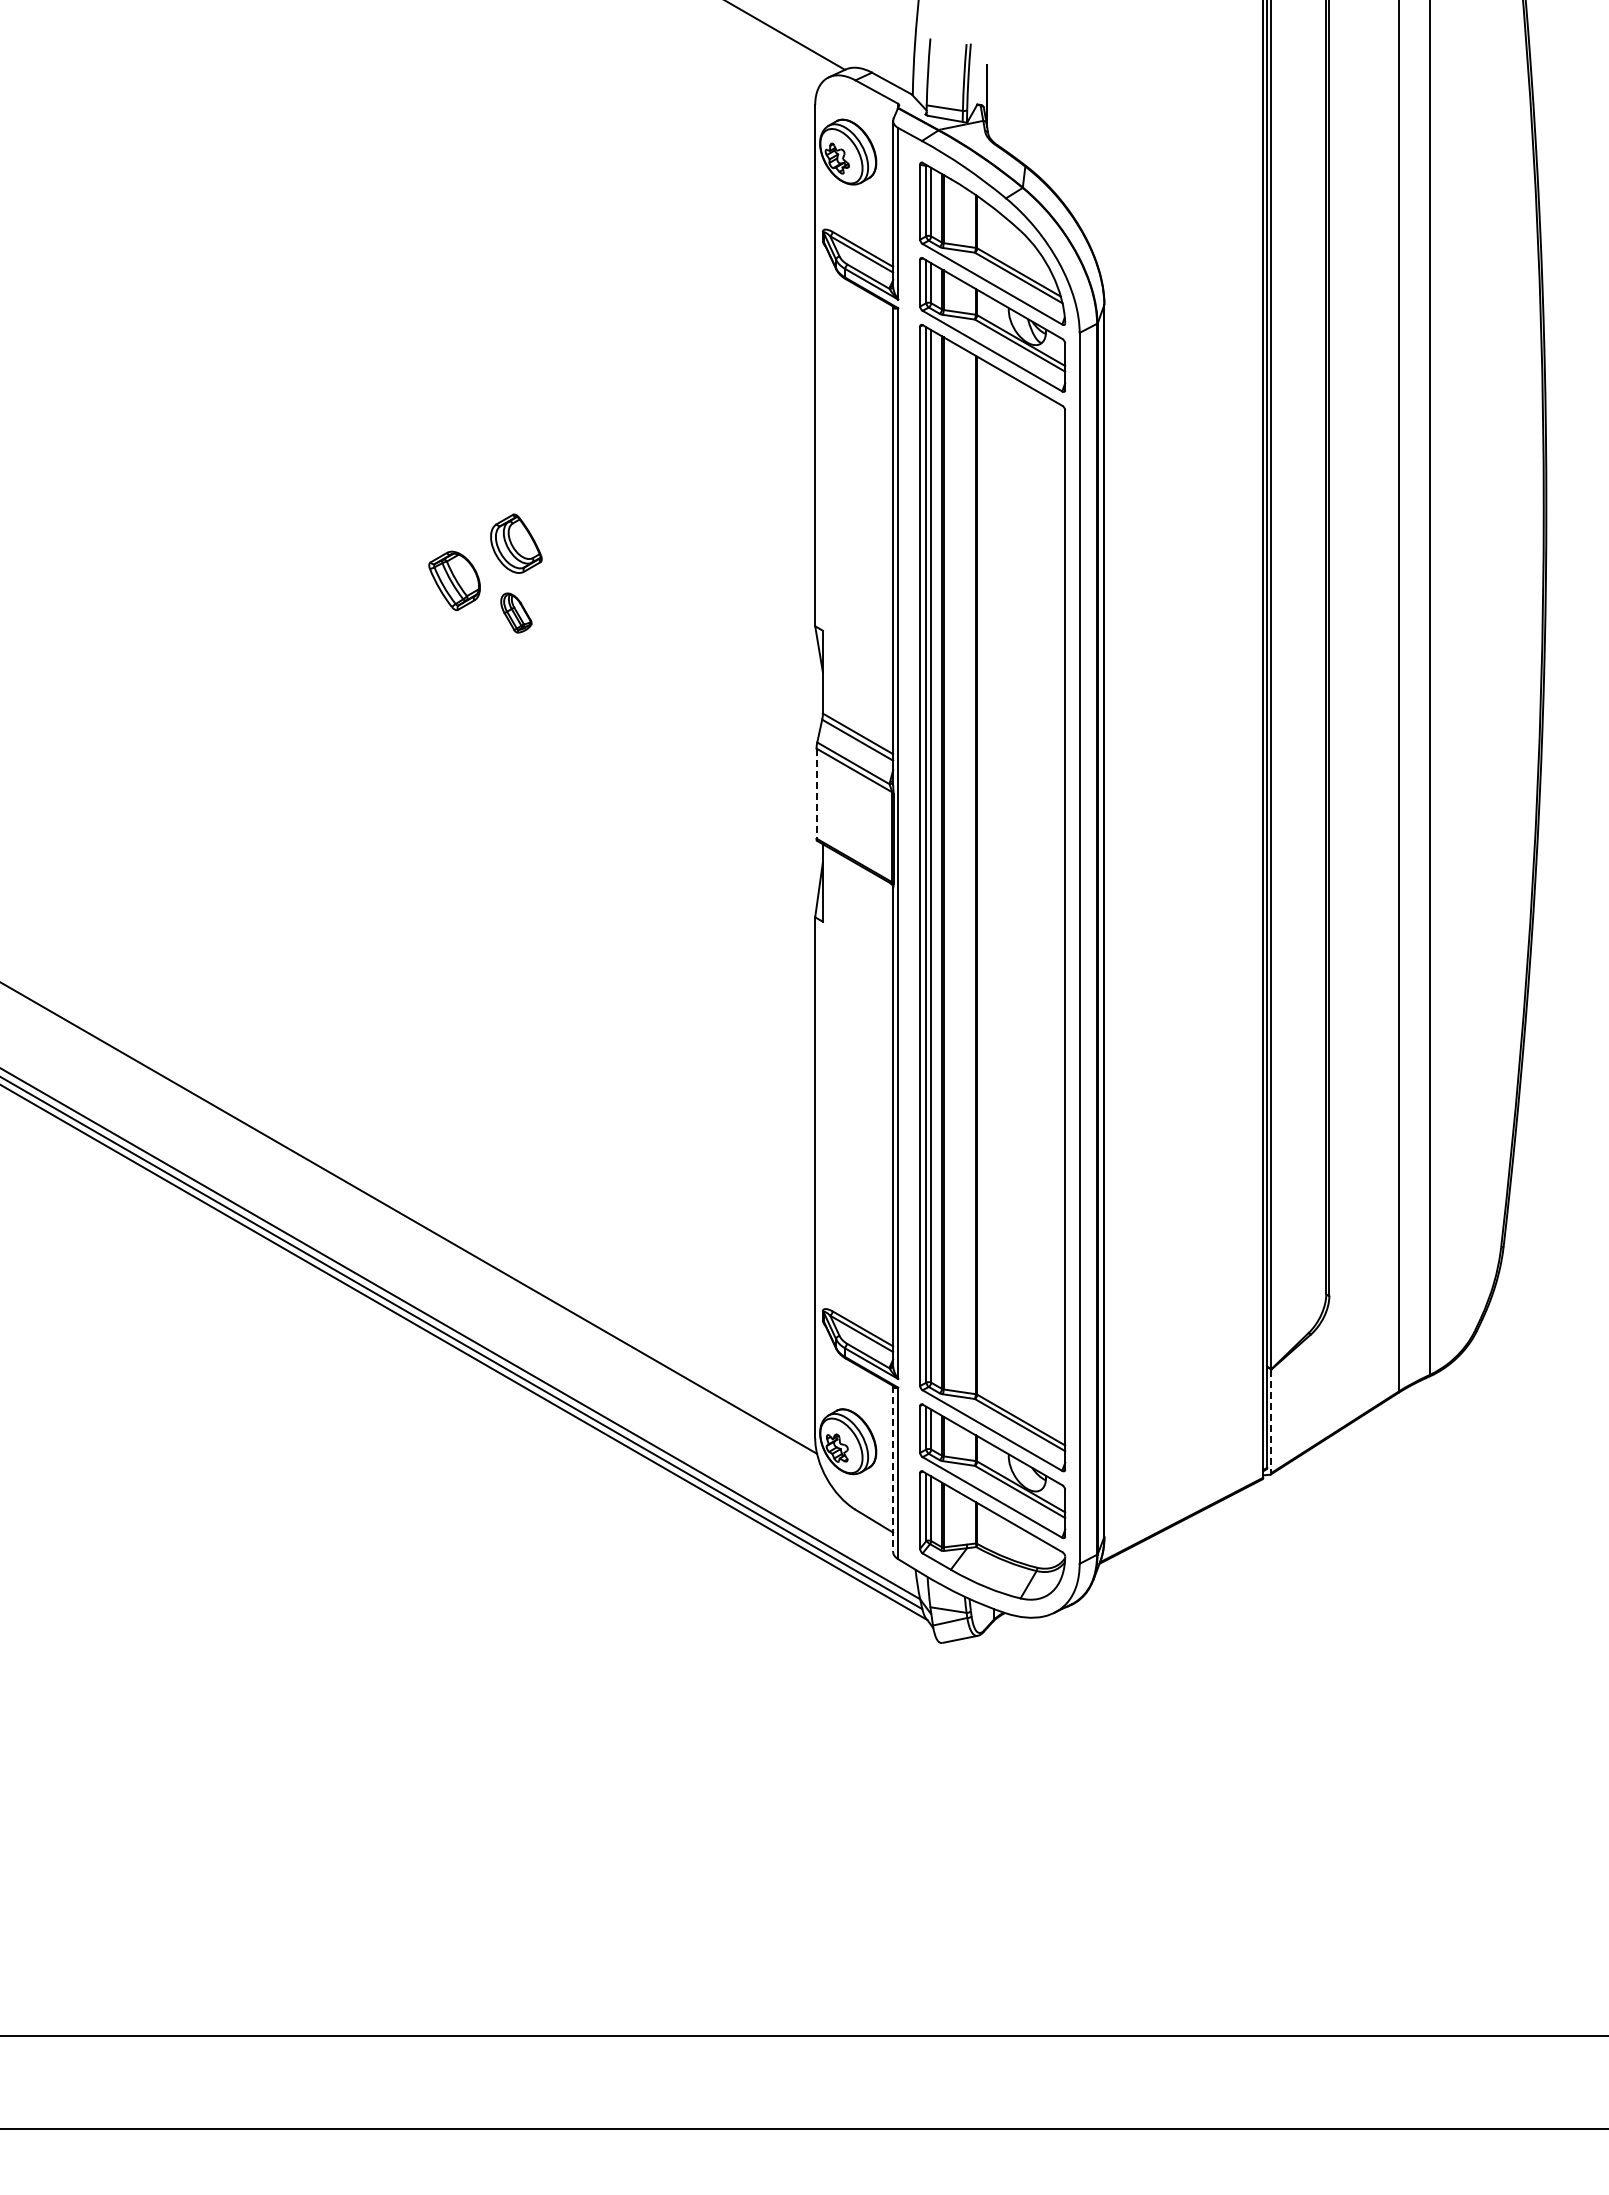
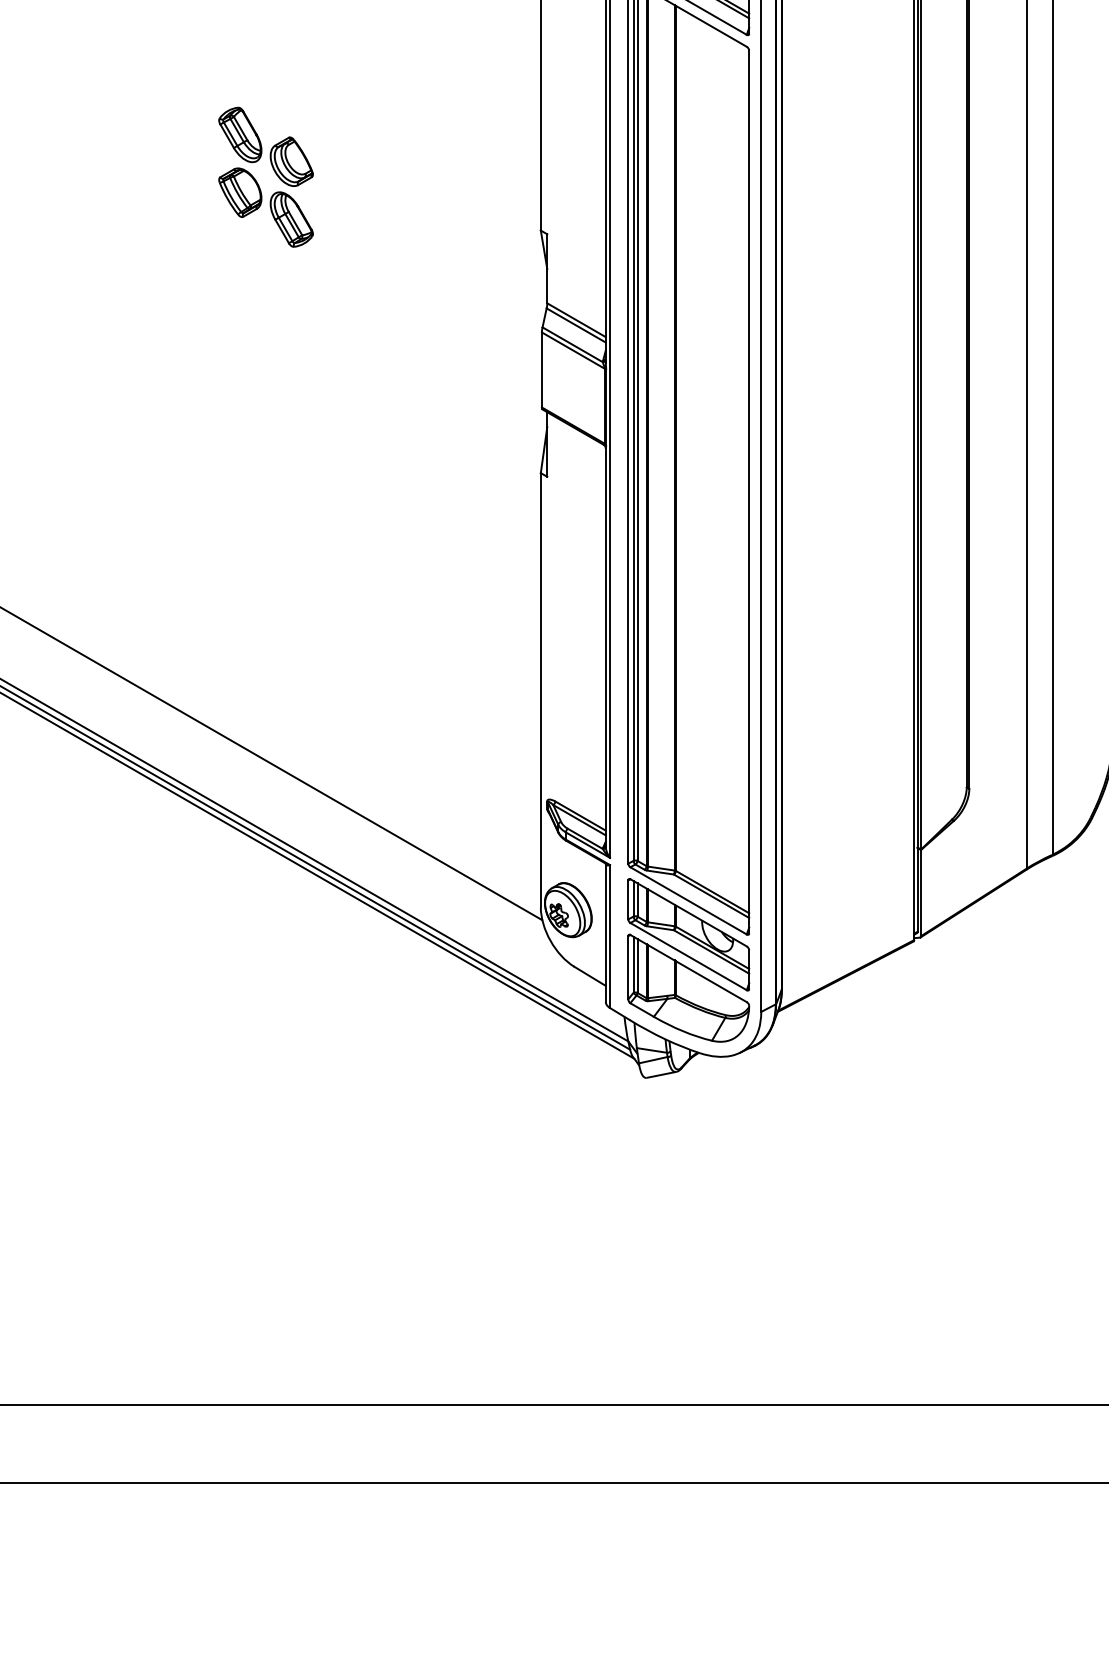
part: (454, 511) -> (240, 134), added
part: (516, 612) -> (291, 219), size x1.67
line: (816, 794) -> (541, 370), dashed -> solid
line: (1271, 1421) -> (921, 893), dashed -> solid
line: (893, 1469) -> (606, 933), dashed -> solid

